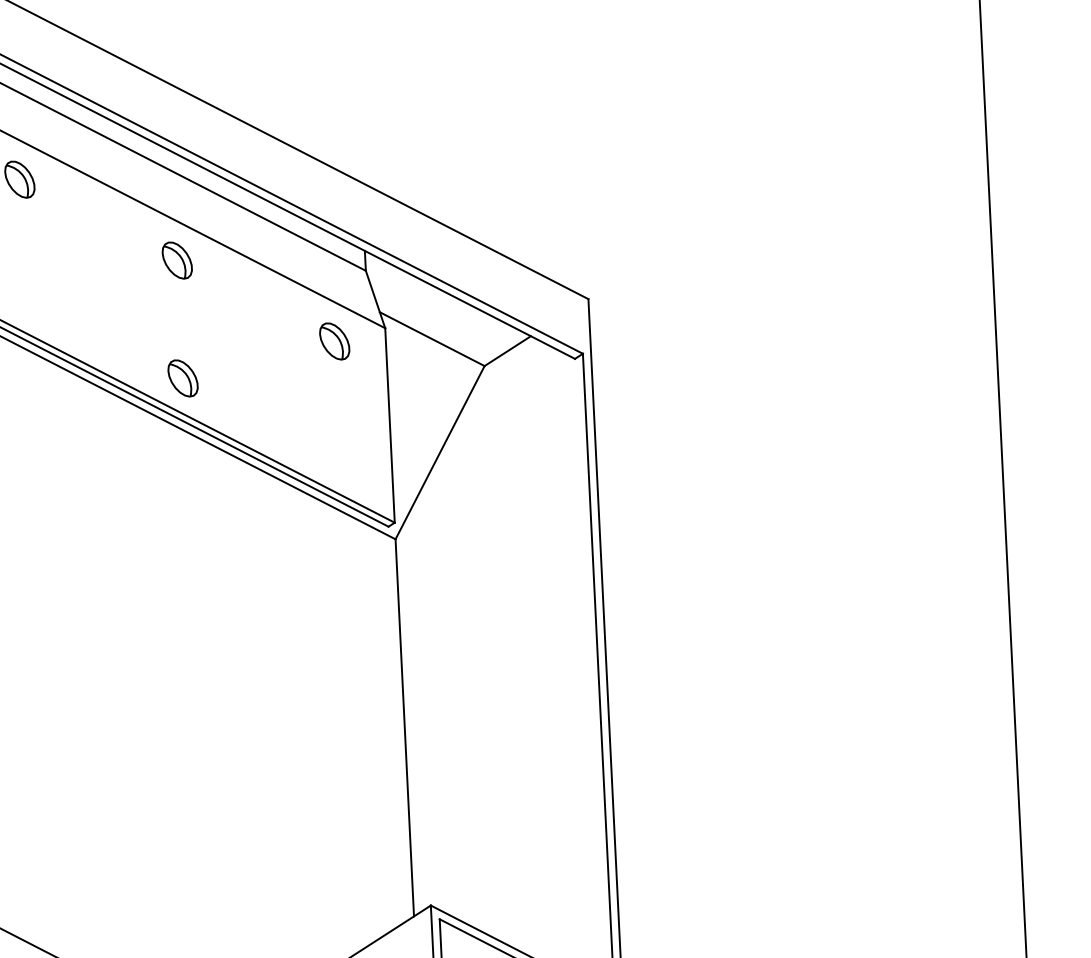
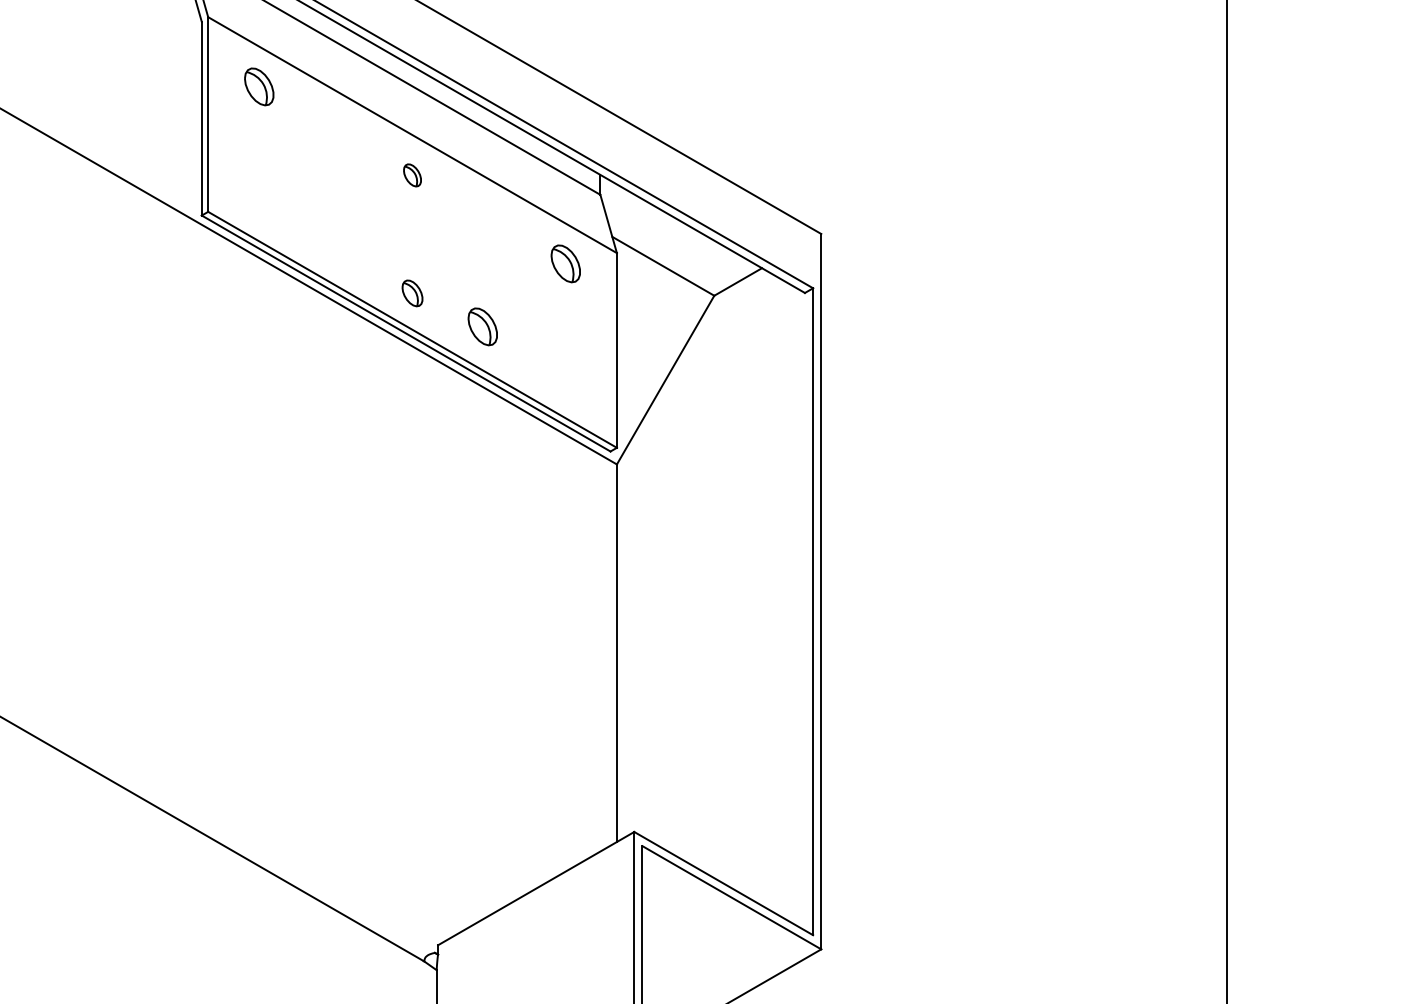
part: (177, 260) -> (412, 175), size x0.6
part: (183, 378) -> (412, 293), size x0.7
part: (254, 408) -> (482, 326), added

